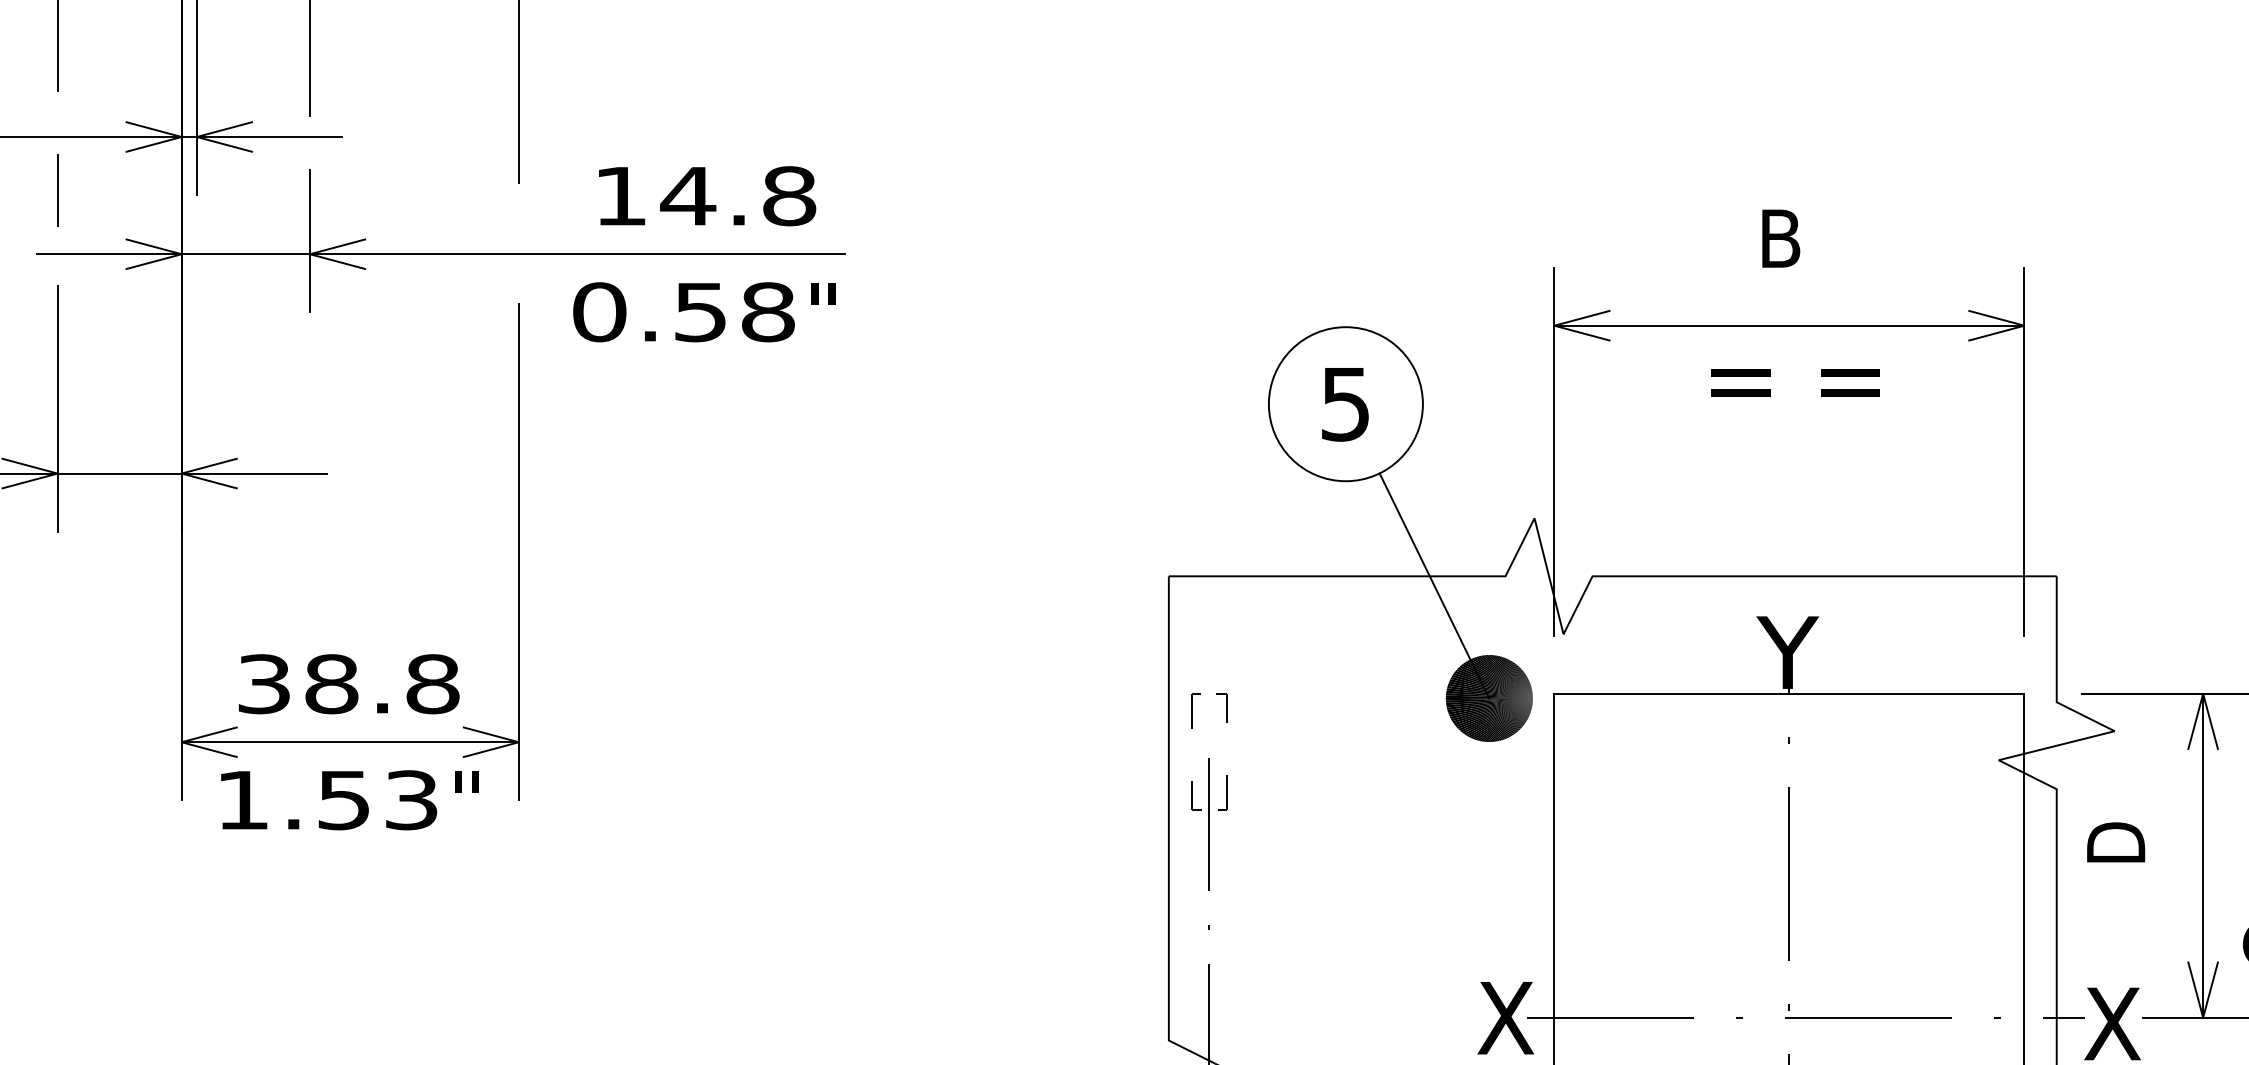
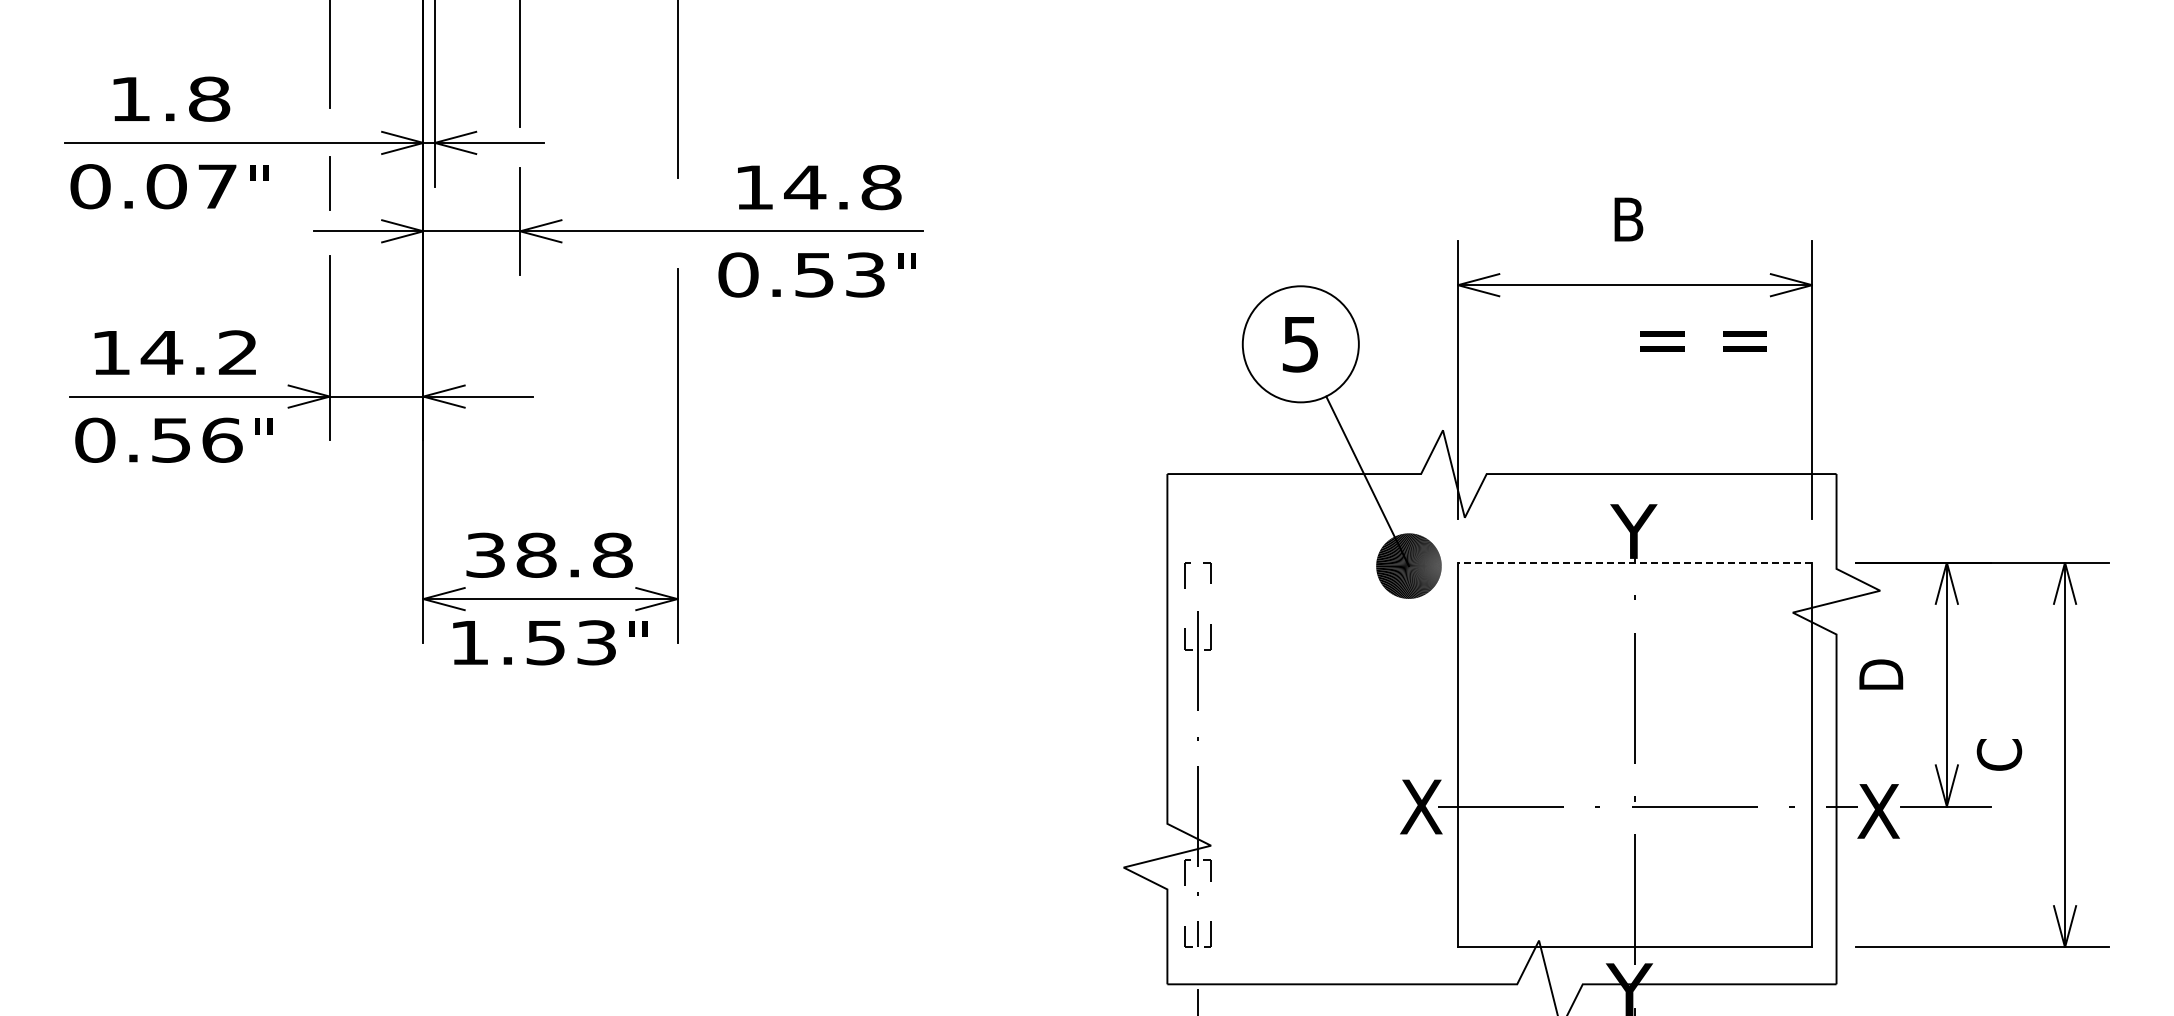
text: (768, 311) -> (865, 274), 0.58 -> 0.53
text: (1795, 383) -> (1703, 341), moved
line: (1788, 693) -> (1634, 562), solid -> dashed

